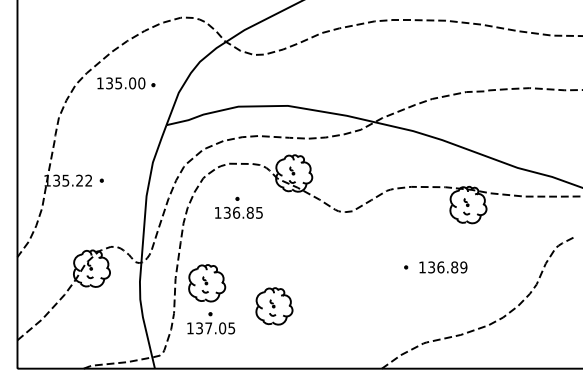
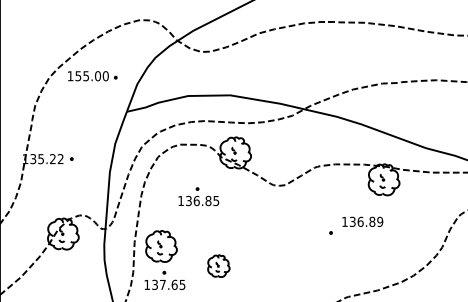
text: (109, 82) -> (78, 75), 135.00 -> 155.00
part: (238, 207) -> (198, 196), moved
text: (443, 267) -> (362, 221), moved
part: (274, 306) -> (218, 266), size x0.7
text: (222, 327) -> (174, 284), 137.05 -> 137.65

